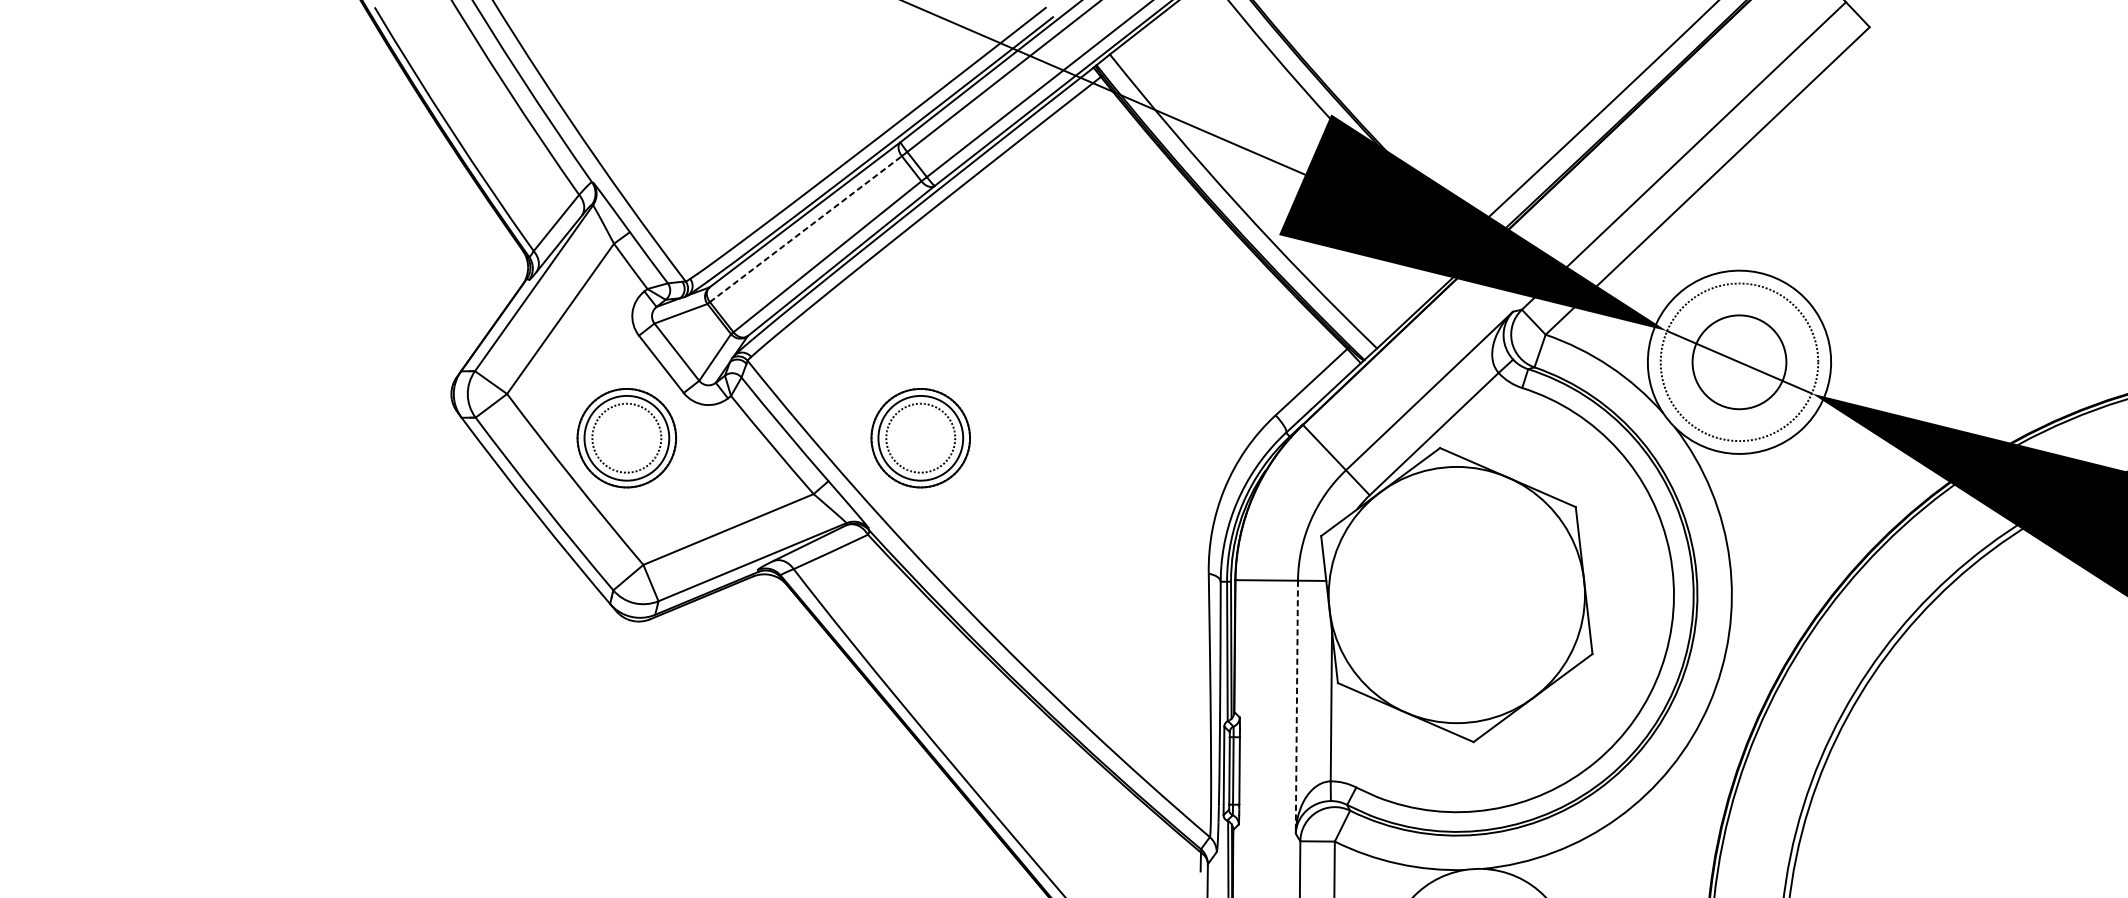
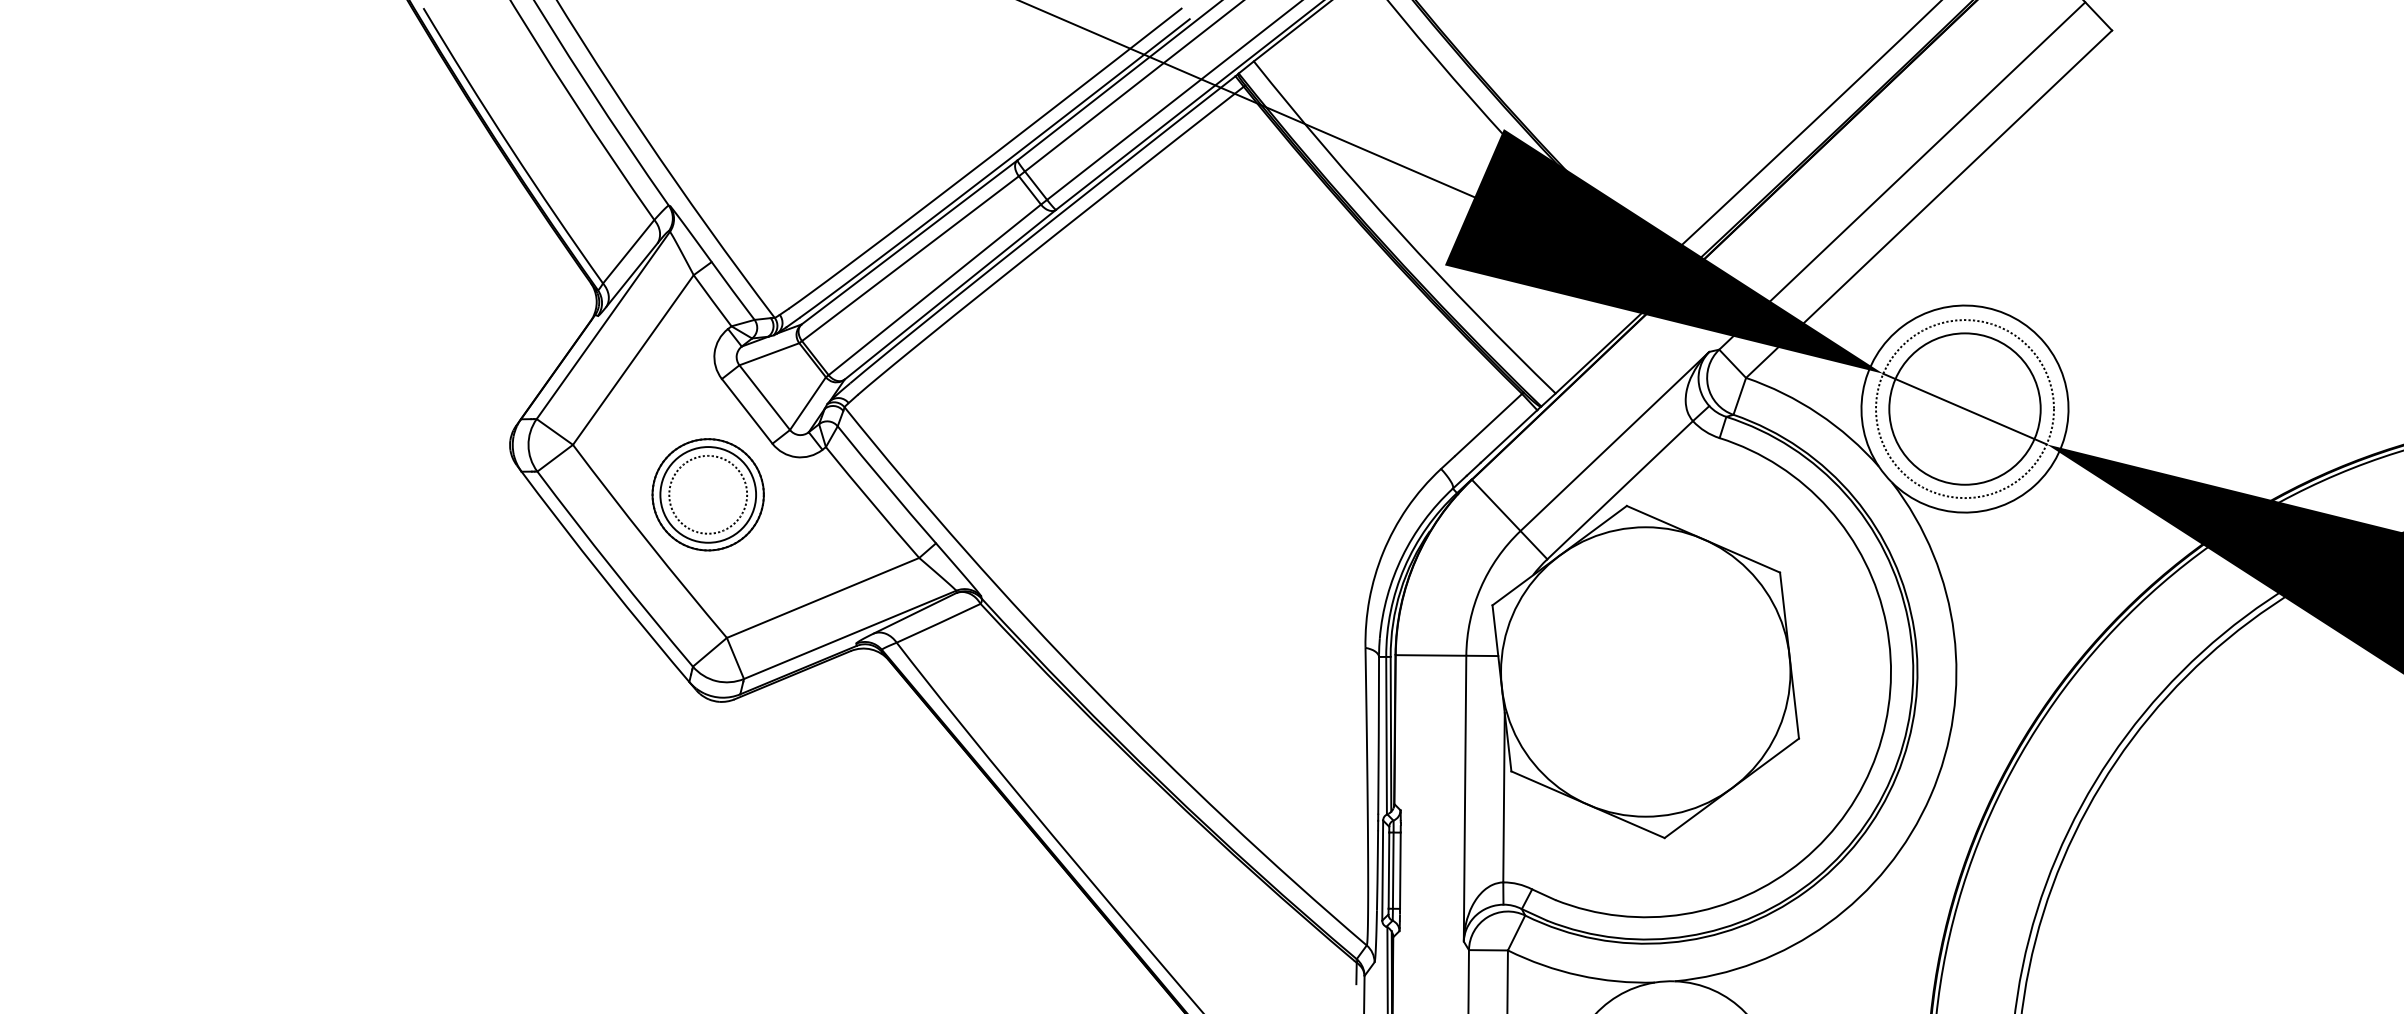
line: (805, 229) -> (910, 258), dashed -> solid
circle: (1739, 361) -> (1964, 408), size x1.43
part: (920, 437) -> (1039, 494), removed
line: (1297, 707) -> (1465, 798), dashed -> solid

